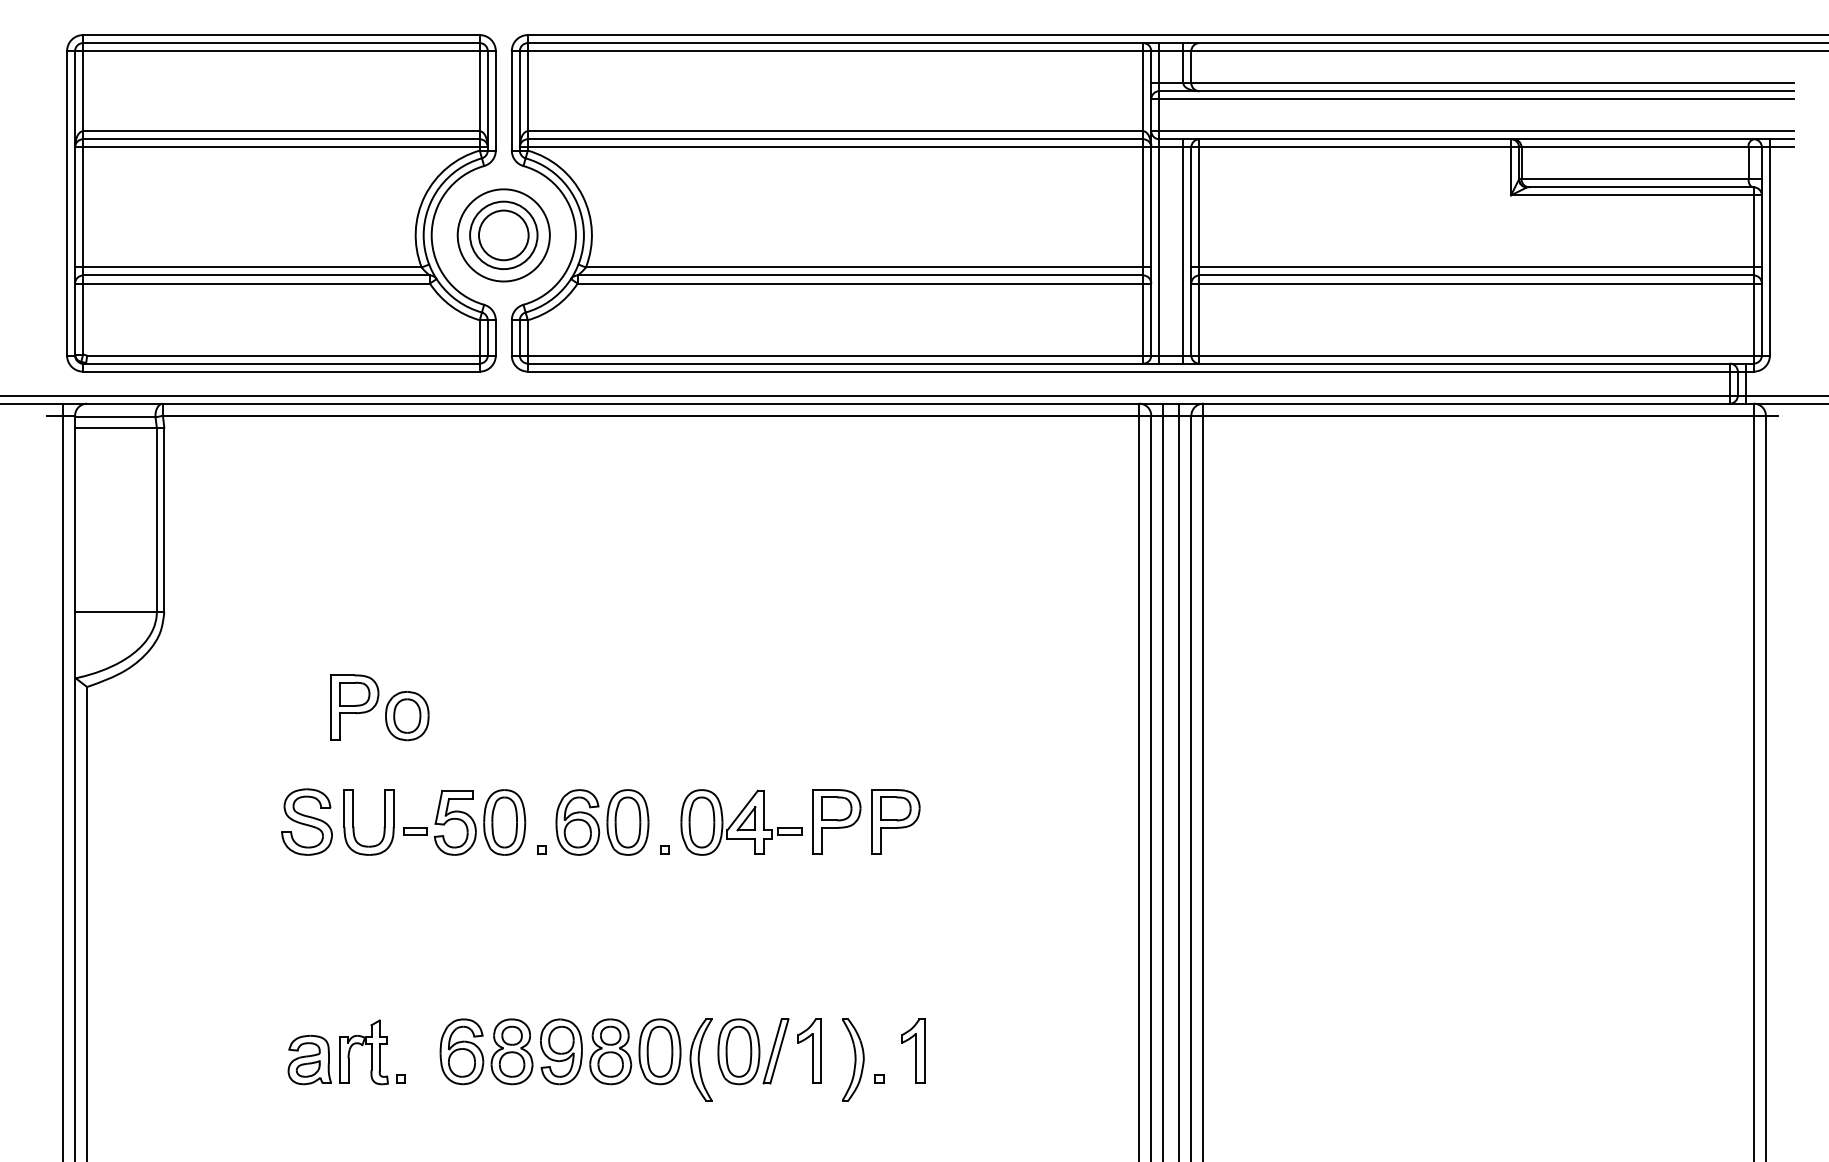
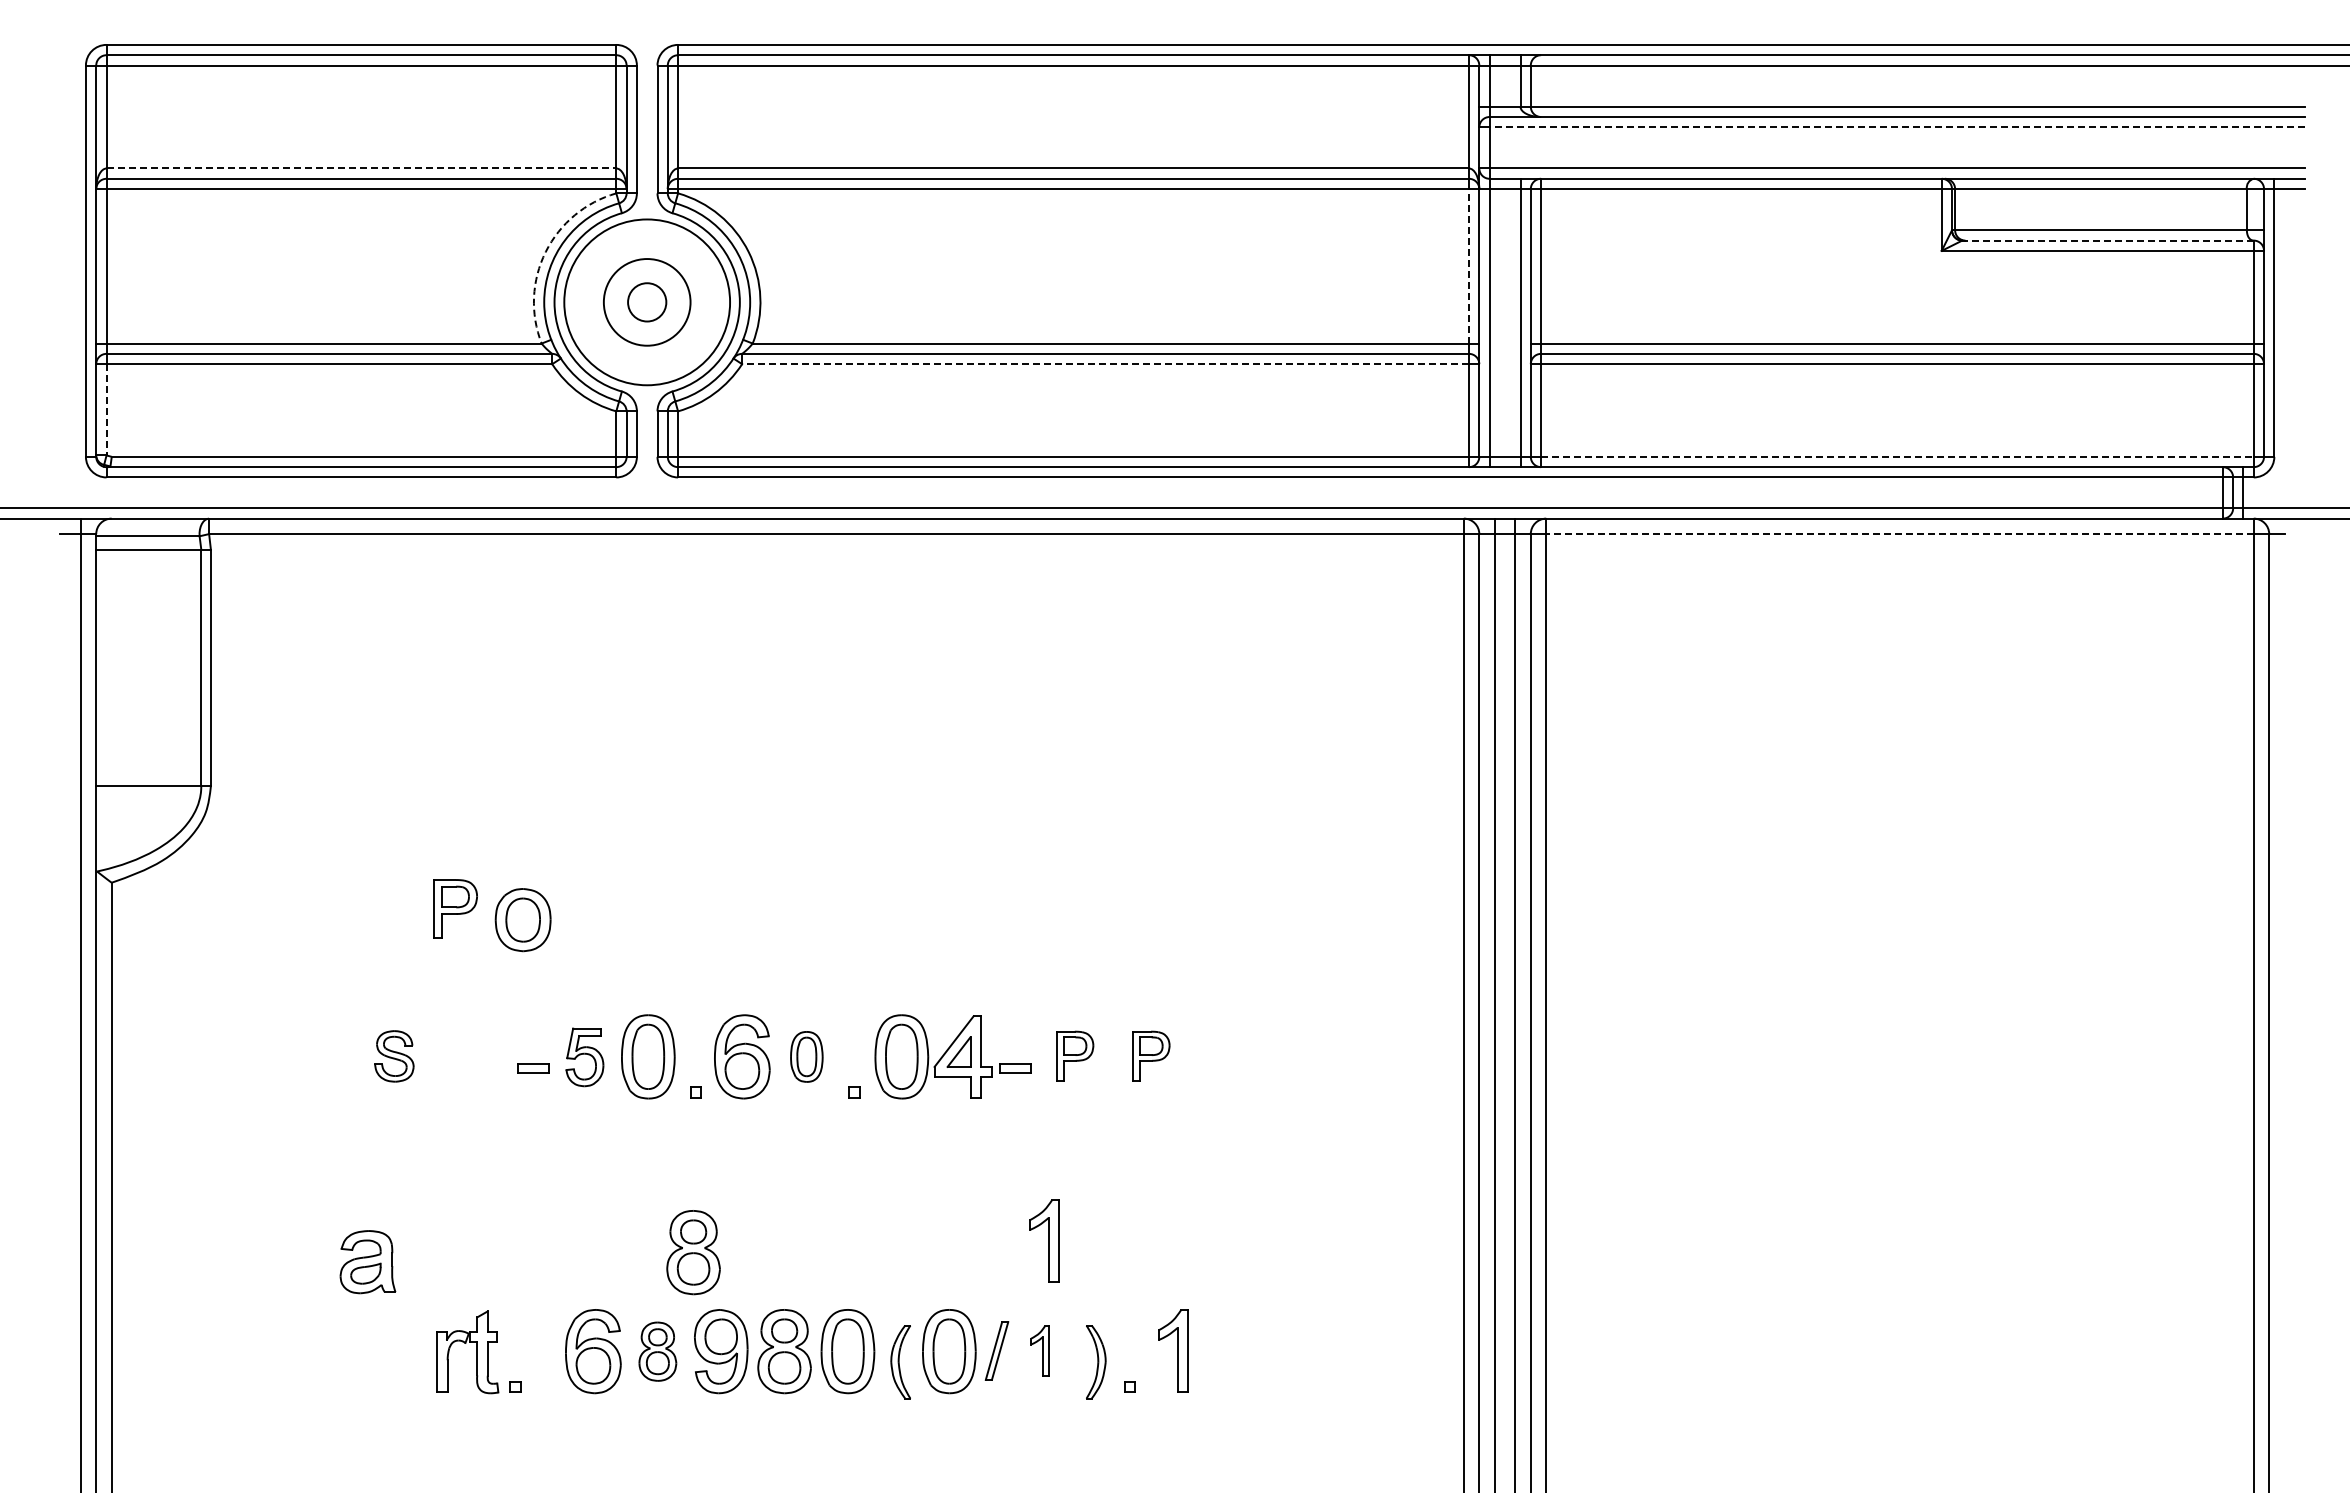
line: (1476, 99) -> (1897, 127), solid -> dashed
line: (281, 131) -> (361, 168), solid -> dashed
line: (1641, 187) -> (2109, 240), solid -> dashed
arc: (424, 195) -> (545, 251), solid -> dashed
line: (1143, 206) -> (1469, 265), solid -> dashed
circle: (503, 235) -> (646, 302), size x1.4
circle: (504, 235) -> (647, 302), size x0.6
line: (860, 283) -> (1105, 364), solid -> dashed
line: (83, 318) -> (106, 409), solid -> dashed
line: (1476, 355) -> (1897, 456), solid -> dashed
line: (1479, 416) -> (1900, 534), solid -> dashed
part: (354, 707) -> (455, 908), size x0.7
part: (307, 822) -> (394, 1056), size x0.6
part: (353, 822) -> (454, 1056), removed
part: (455, 822) -> (584, 1057), size x0.7
part: (627, 822) -> (806, 1056), size x0.6
part: (836, 822) -> (1074, 1056), size x0.6
part: (896, 822) -> (1151, 1056), size x0.6
part: (812, 965) -> (1044, 1240), added
part: (539, 974) -> (693, 1252), added
part: (775, 1050) -> (996, 1350), size x0.7
part: (809, 1050) -> (1039, 1350), size x0.6
part: (511, 1051) -> (657, 1351), size x0.7
part: (700, 1059) -> (900, 1361), size x0.7
part: (852, 1059) -> (1095, 1361), size x0.7
part: (309, 1060) -> (367, 1262), moved

